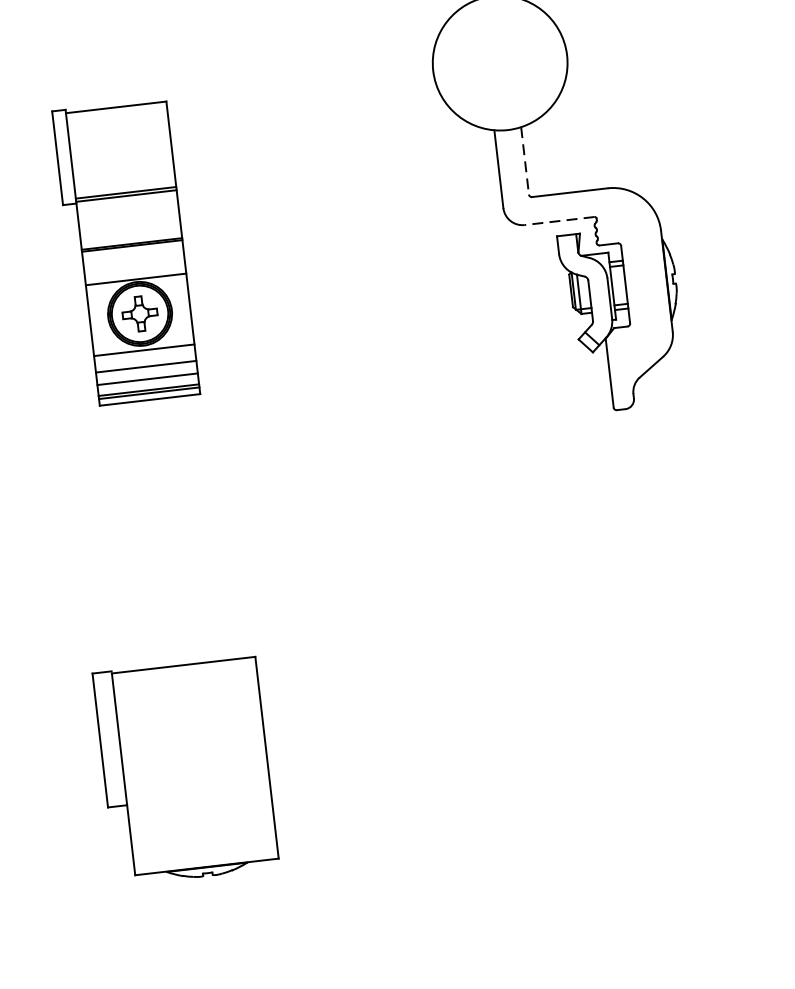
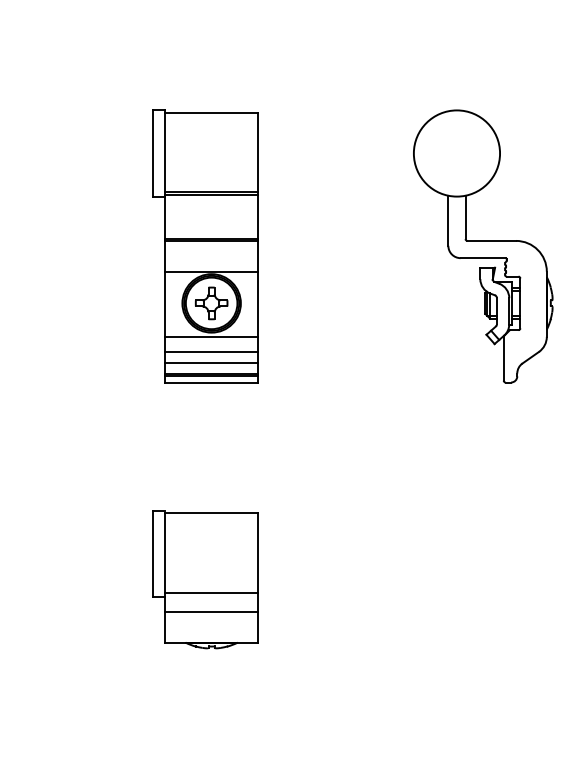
line: (524, 161) -> (465, 217), dashed -> solid
line: (558, 221) -> (482, 258), dashed -> solid
part: (126, 252) -> (205, 246), size x1.43
line: (197, 789) -> (211, 592), added
line: (201, 818) -> (211, 611), added

